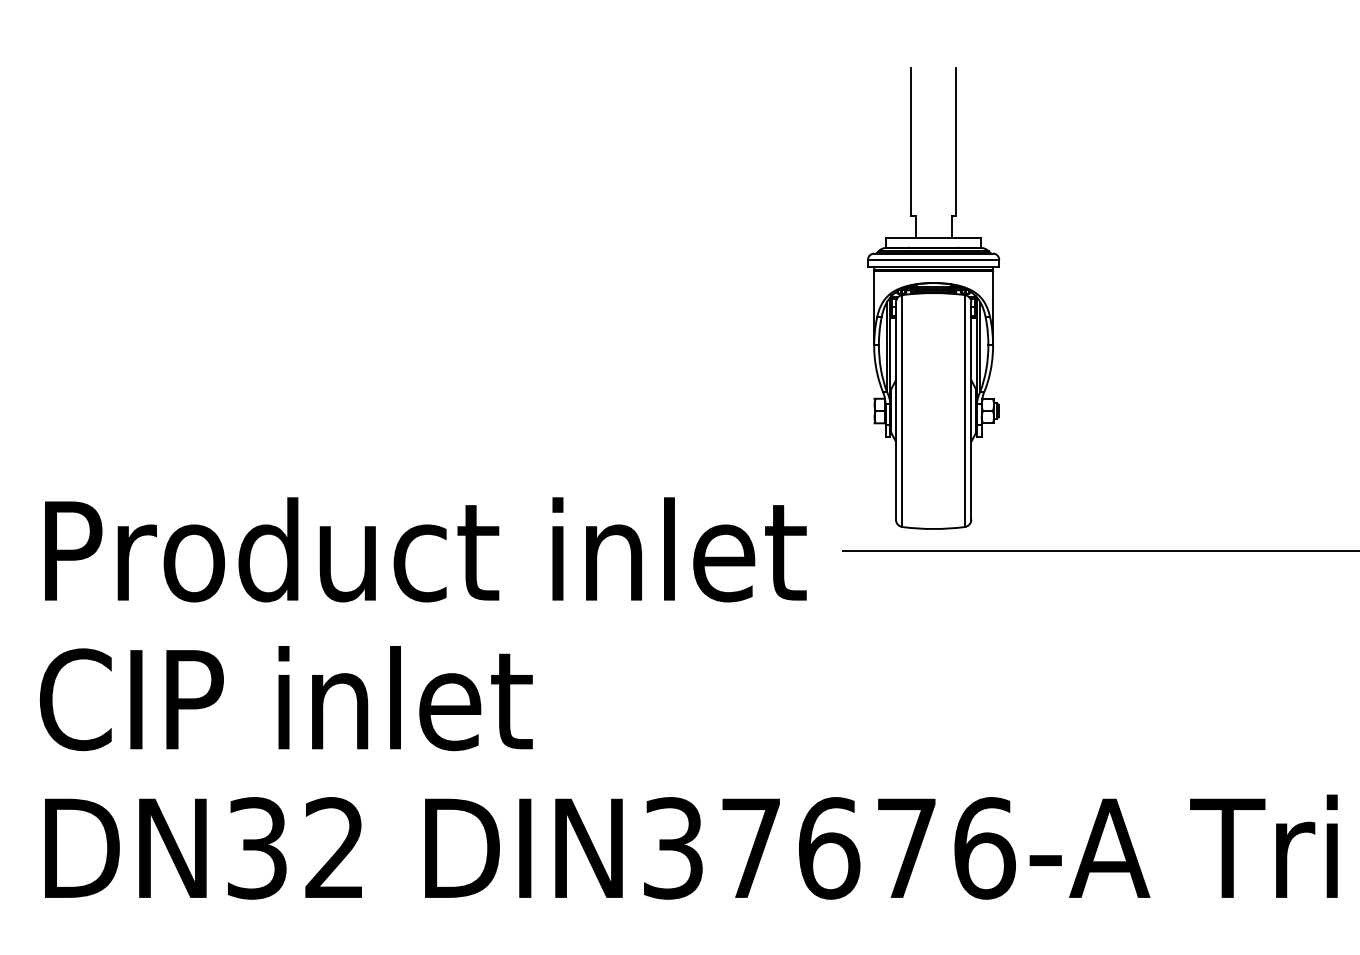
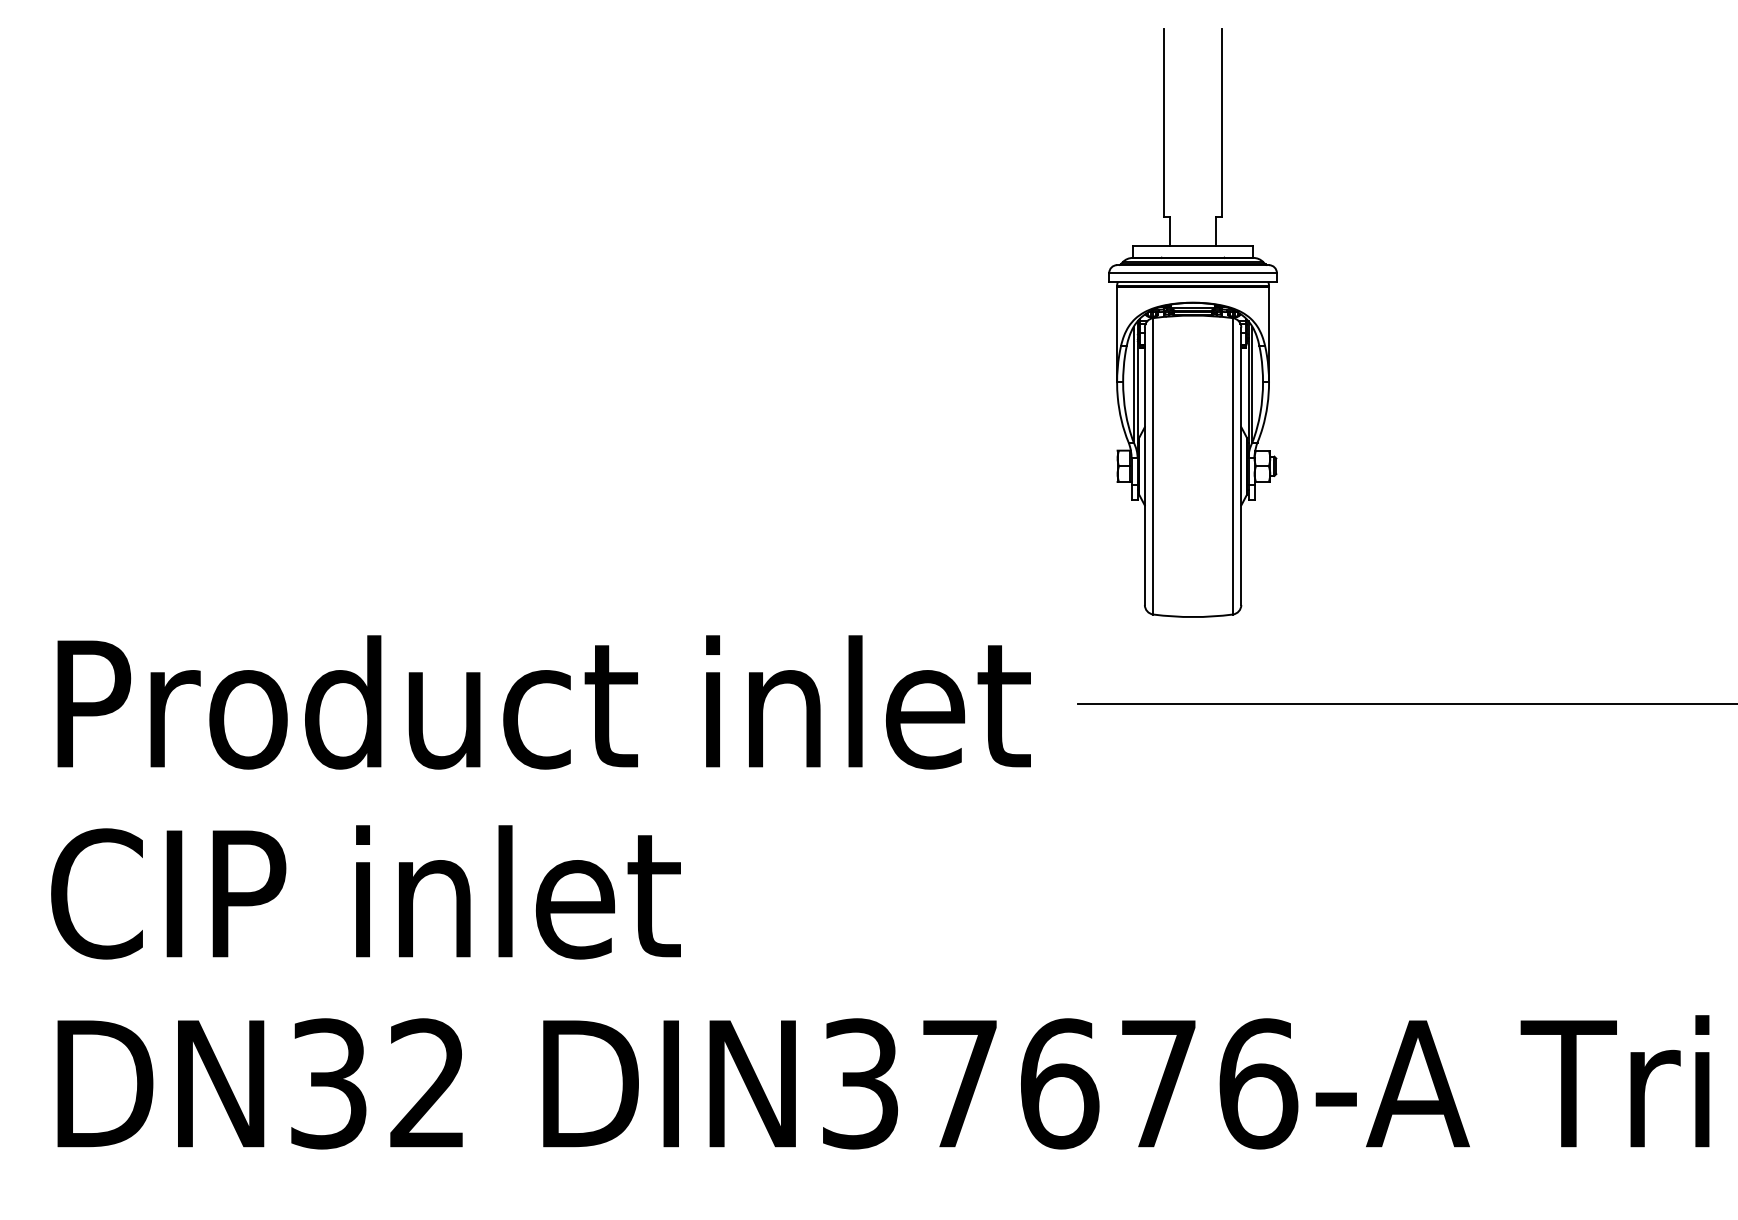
part: (933, 298) -> (1192, 322), moved

